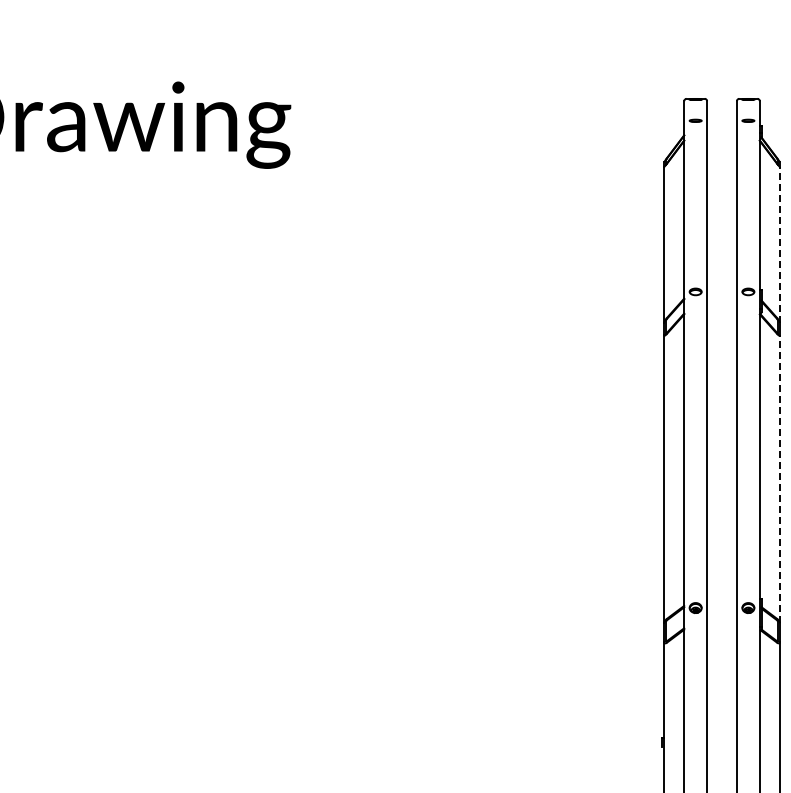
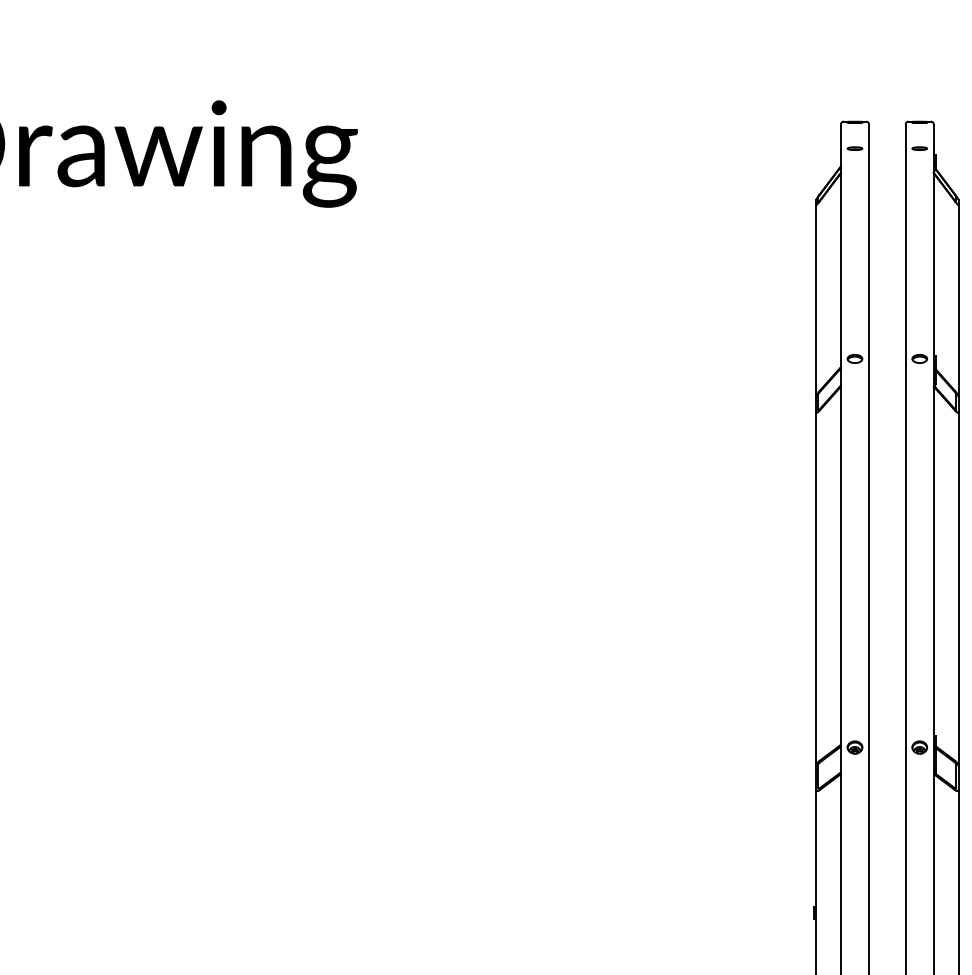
line: (779, 244) -> (958, 300), dashed -> solid
line: (779, 479) -> (958, 589), dashed -> solid

